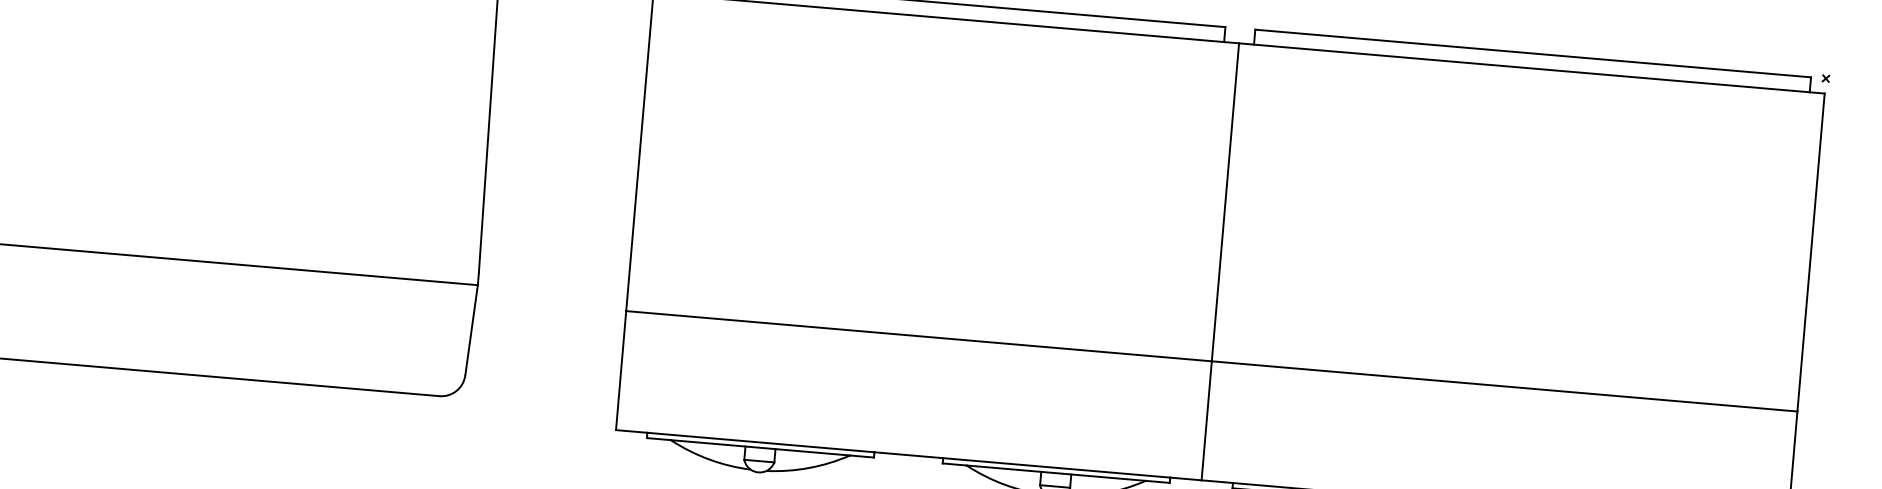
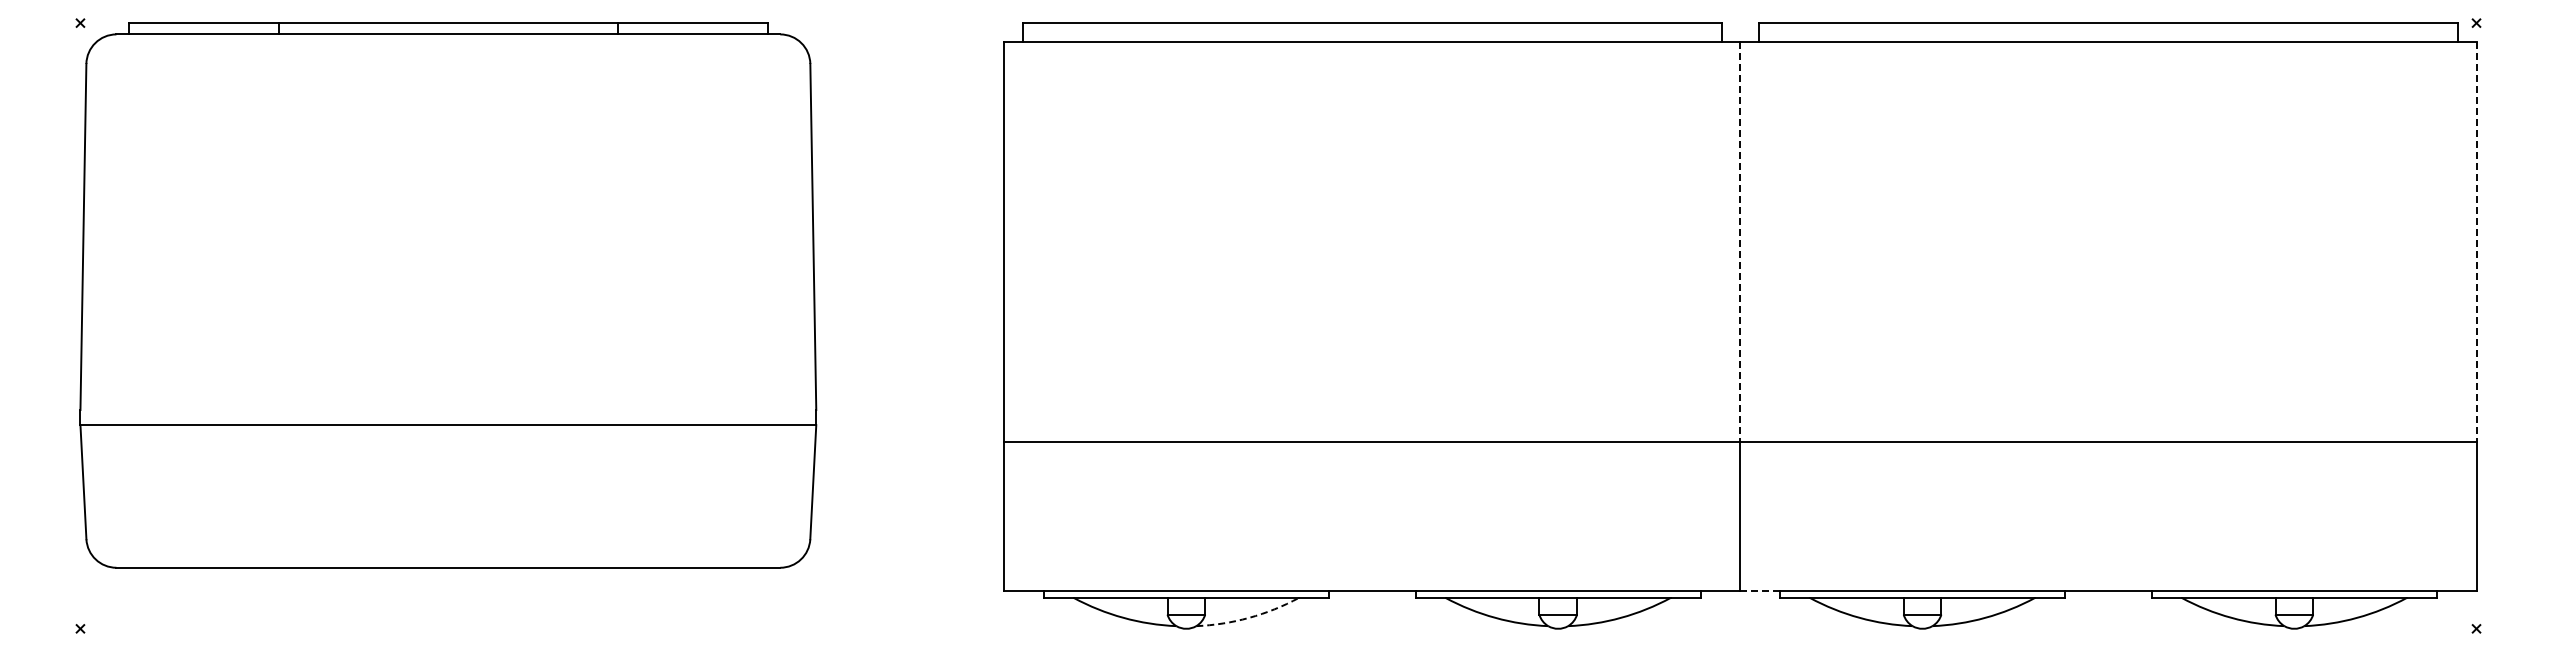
line: (1225, 202) -> (1740, 241), solid -> dashed
line: (1811, 252) -> (2476, 241), solid -> dashed
arc: (809, 467) -> (1249, 617), solid -> dashed
line: (1217, 481) -> (1760, 591), solid -> dashed

